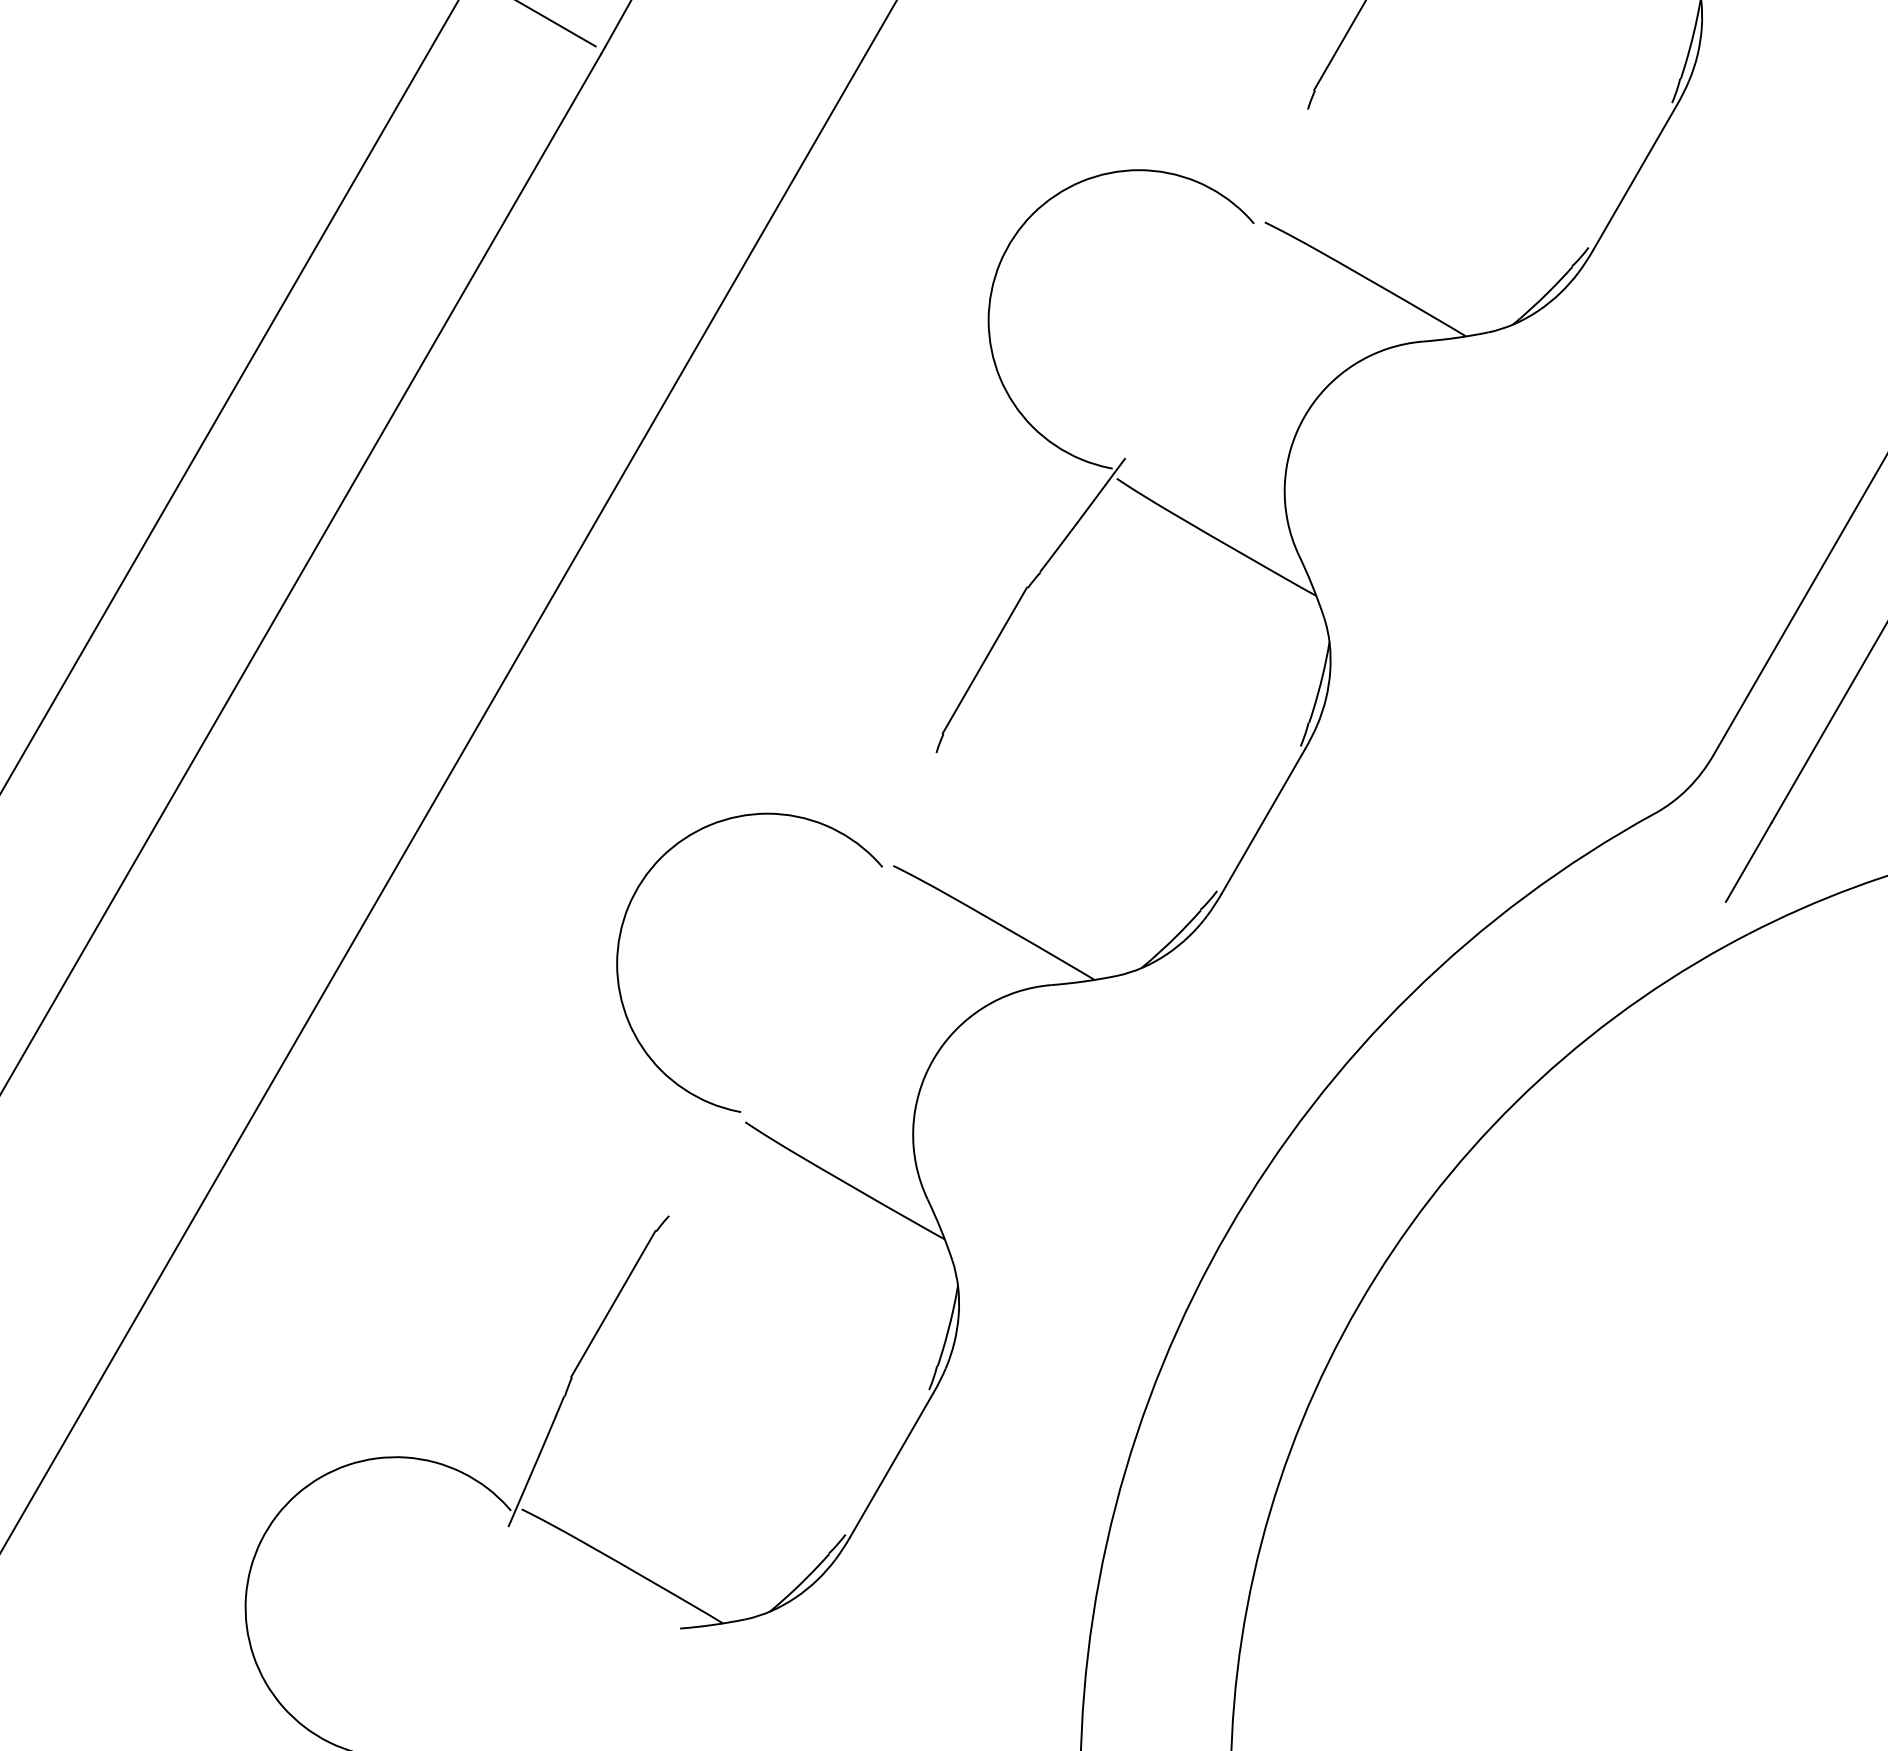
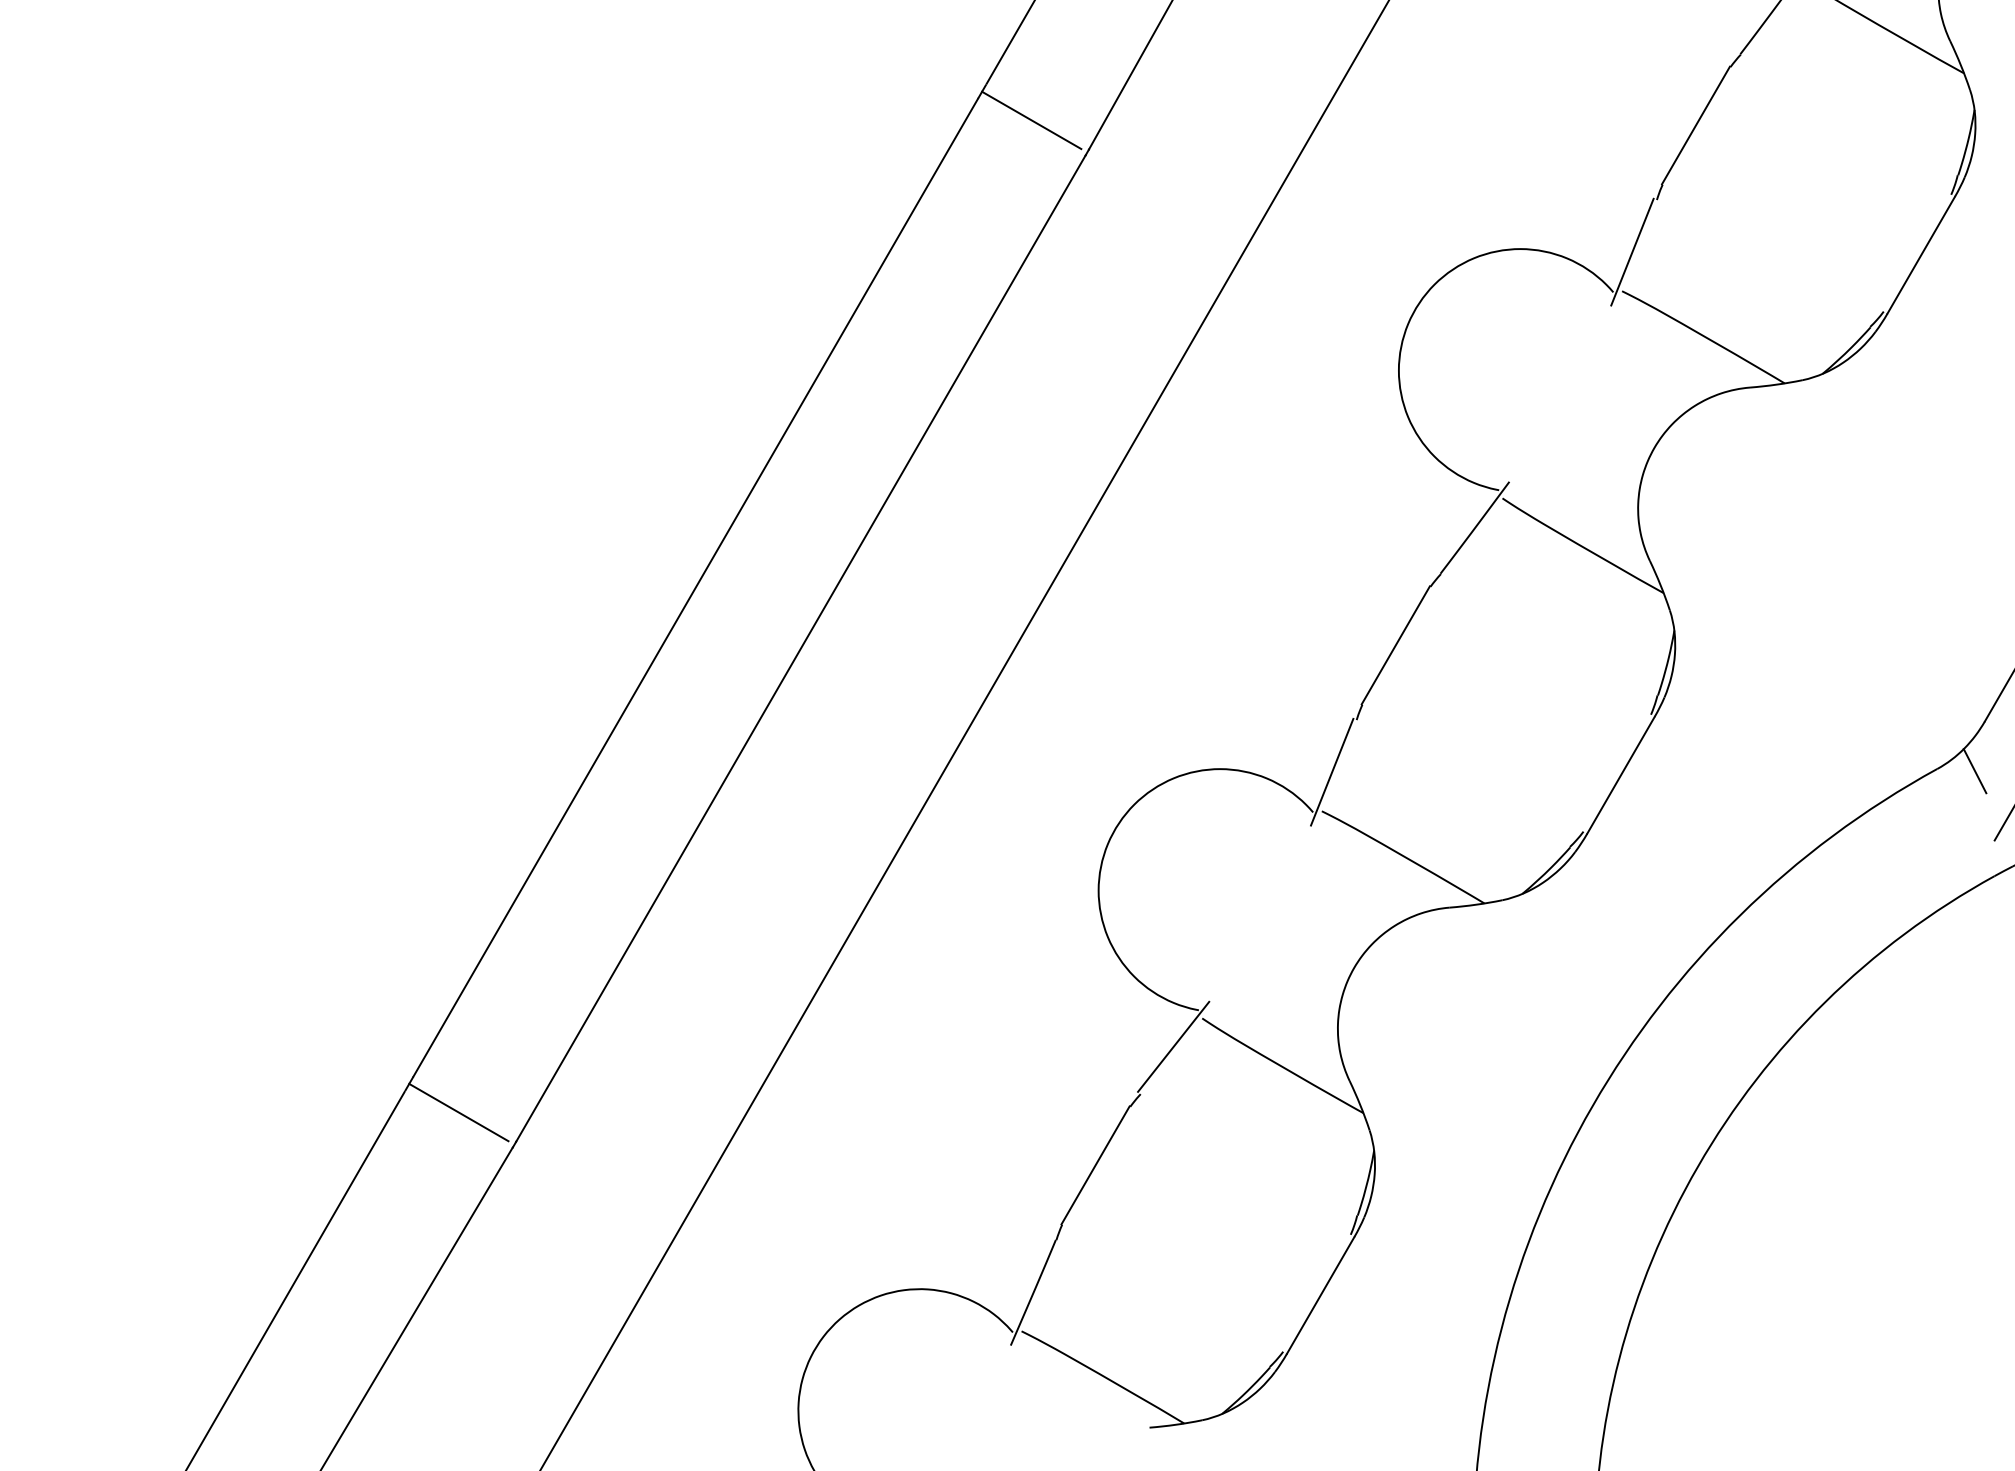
line: (1277, 173) -> (1632, 251), added
line: (905, 816) -> (1331, 771), added
line: (1700, 816) -> (1974, 771), added
line: (709, 1156) -> (1173, 1046), added

